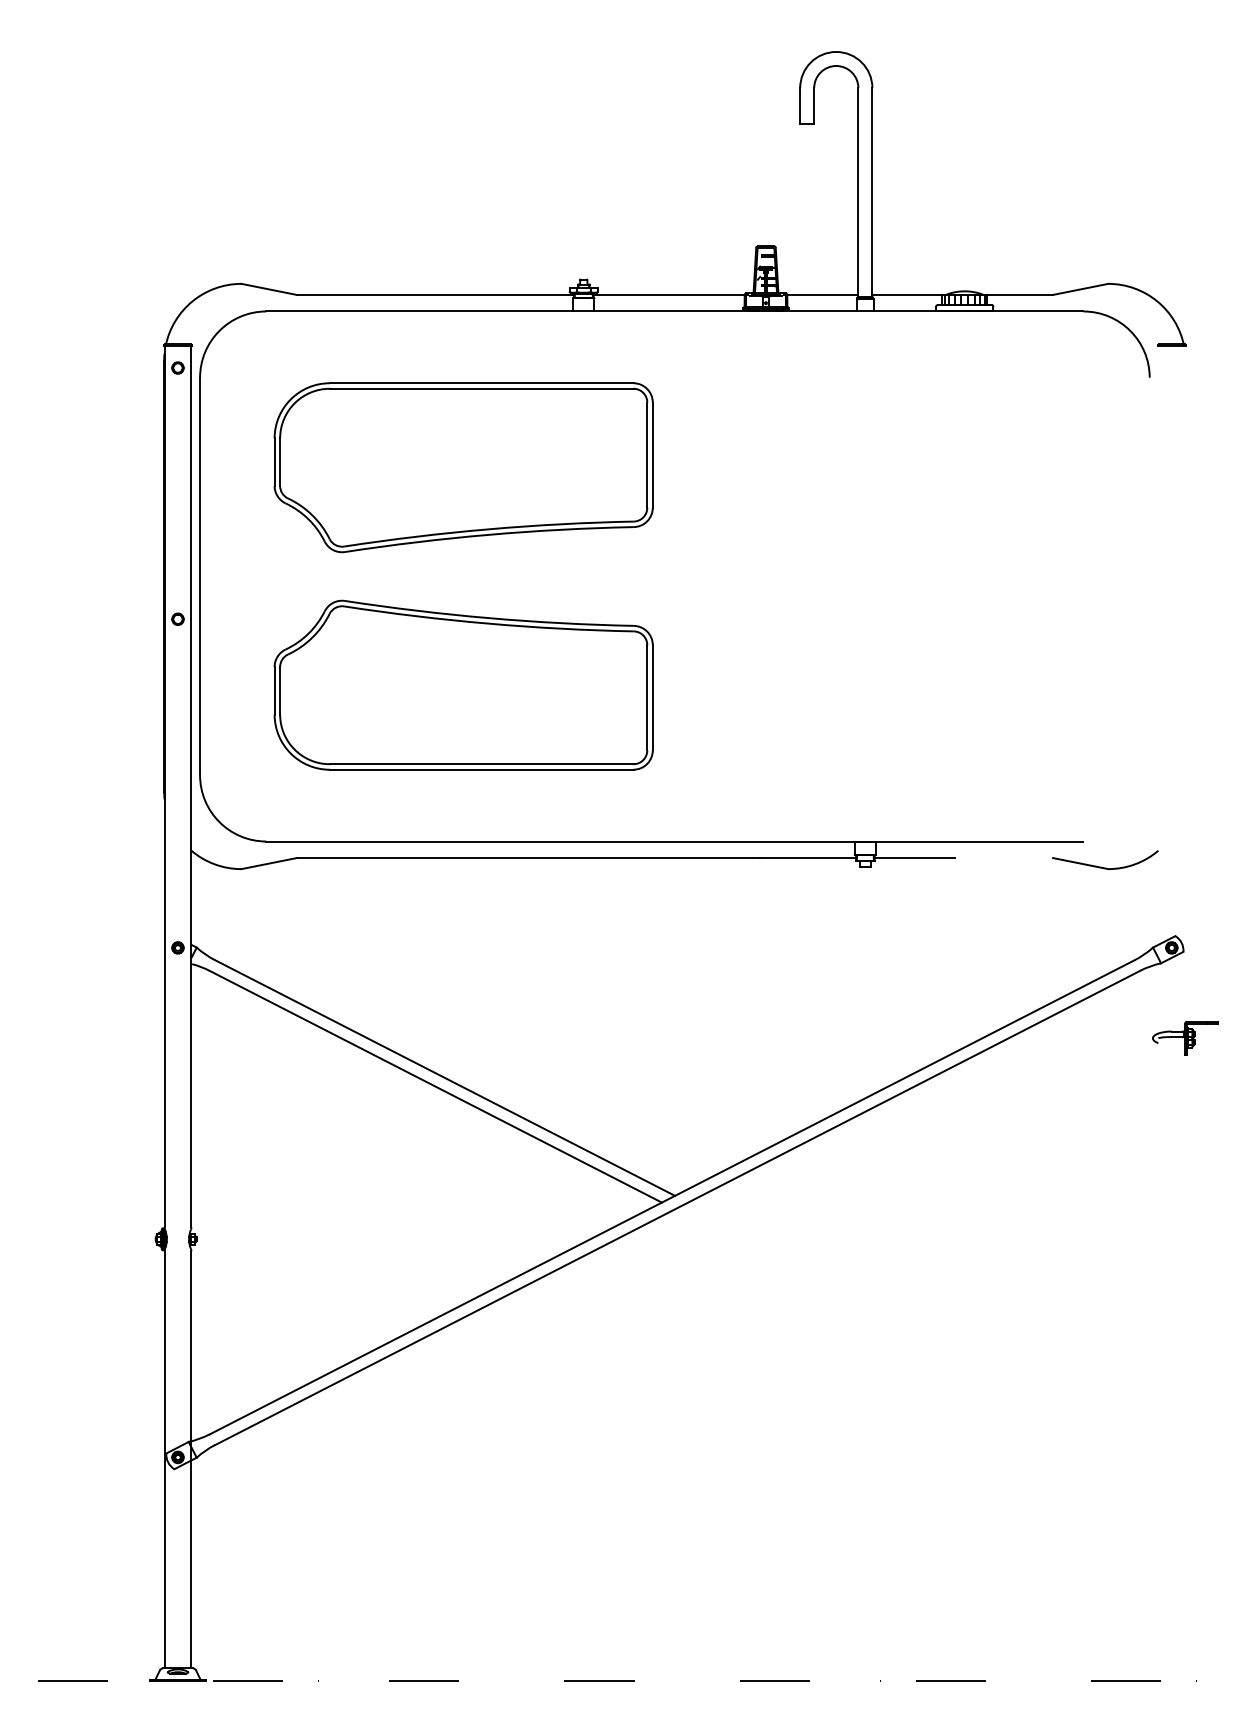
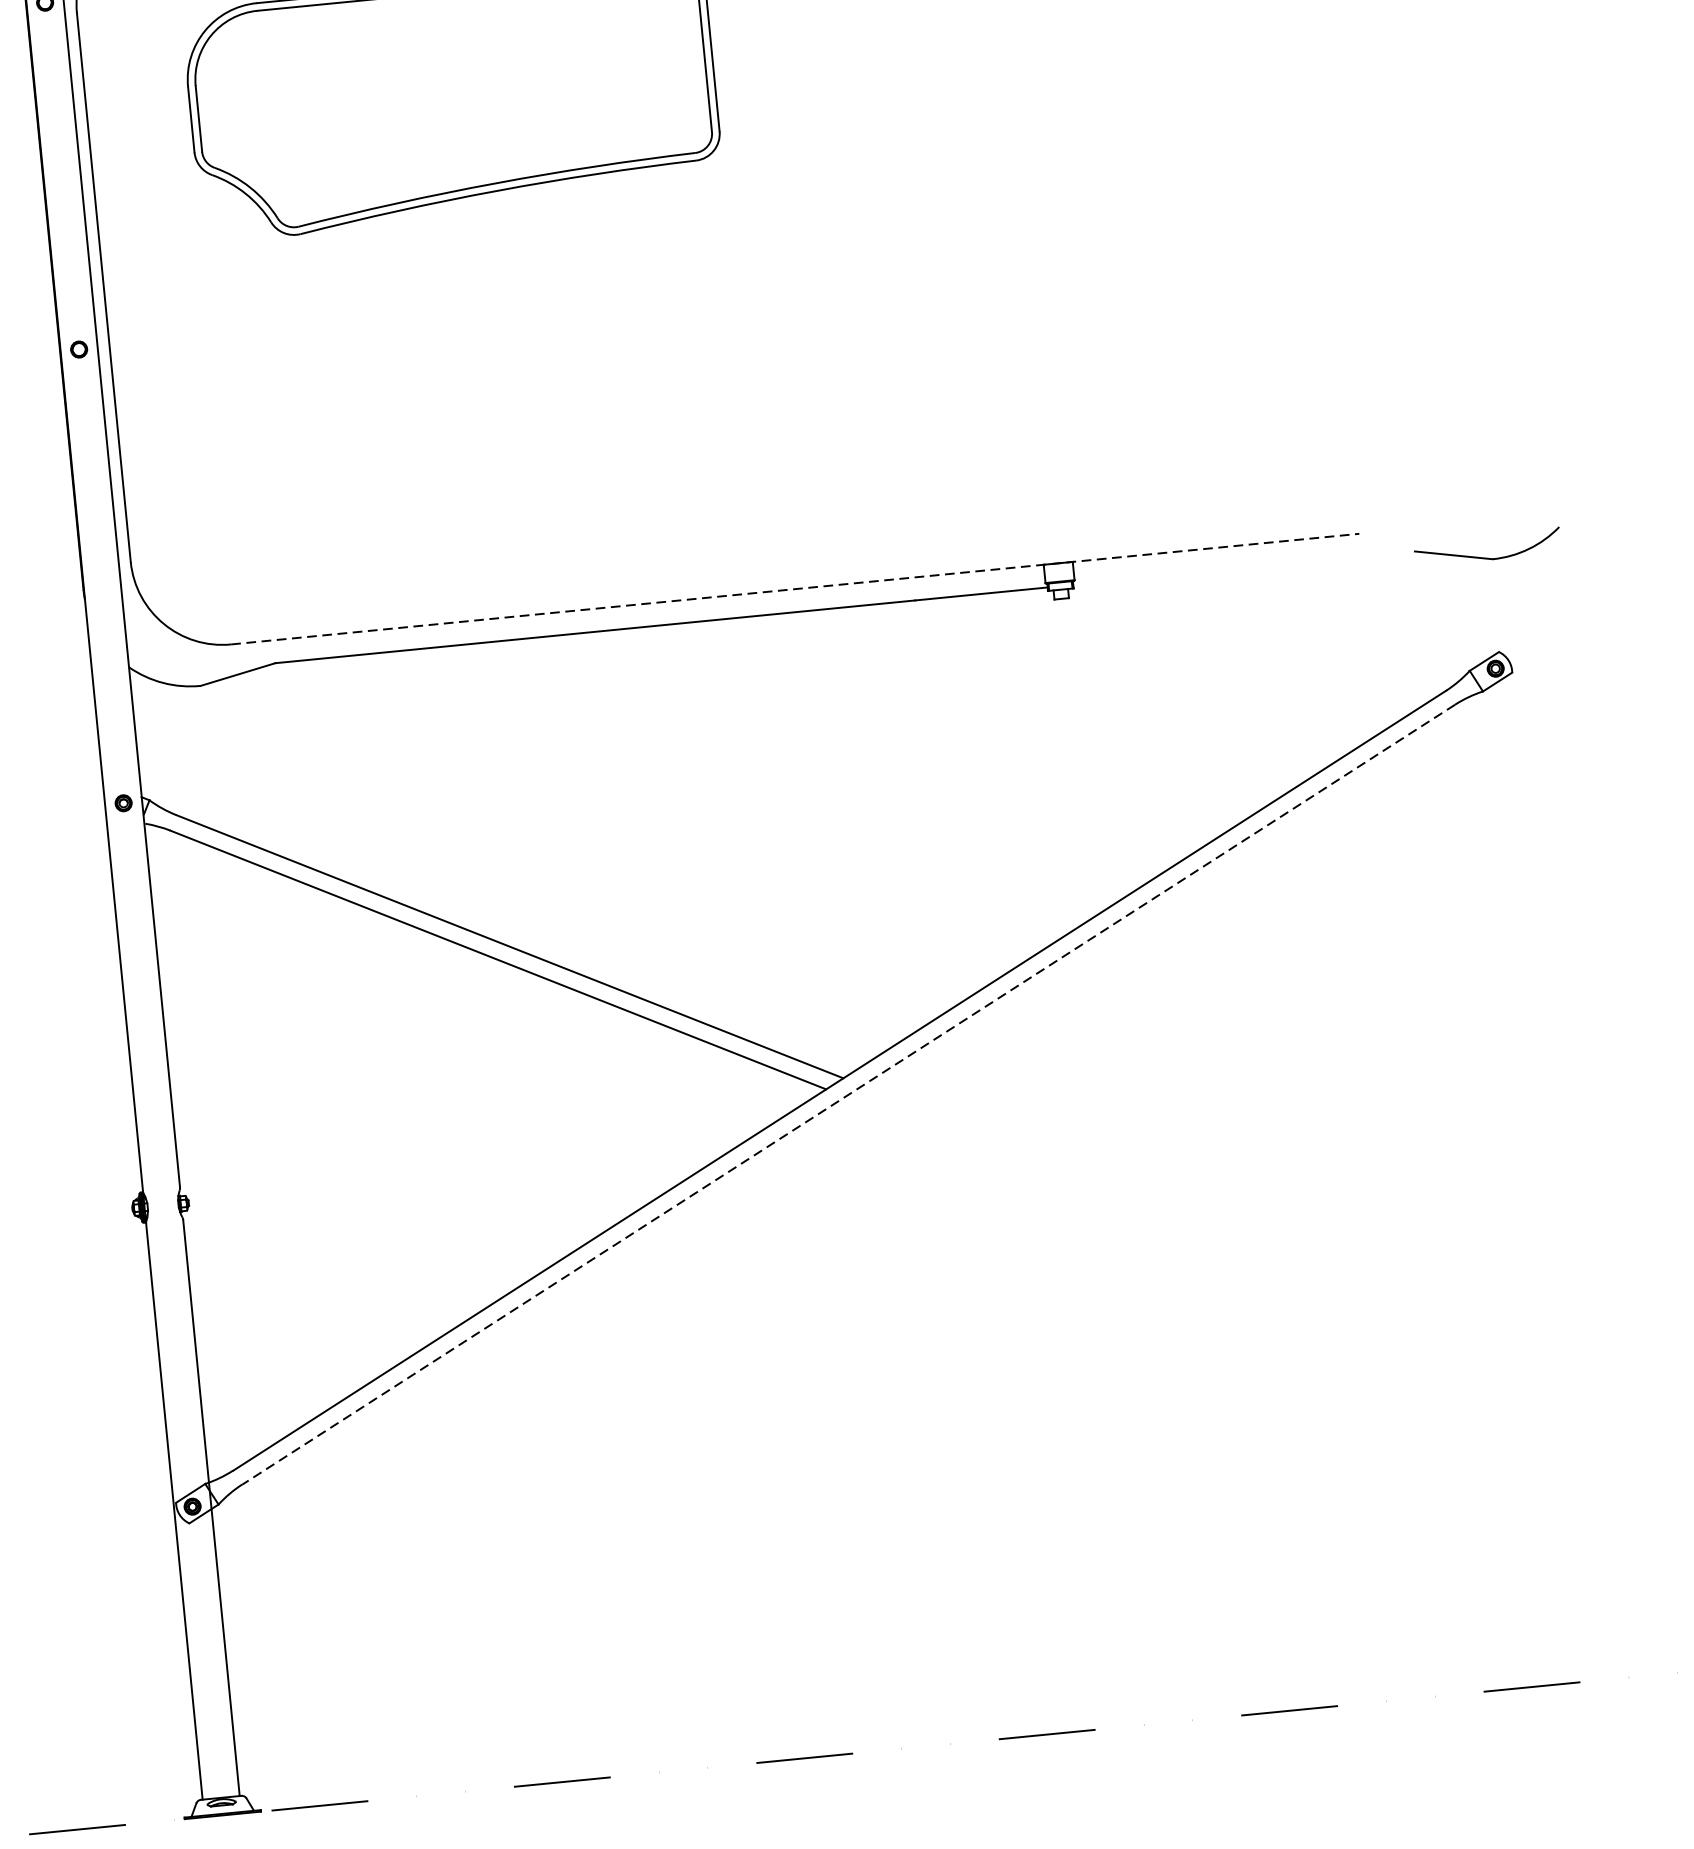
part: (463, 684) -> (482, 400), removed
line: (674, 841) -> (794, 589), solid -> dashed
line: (914, 858) -> (1128, 580), removed
part: (1105, 867) -> (1488, 557), moved
part: (1185, 1038) -> (1526, 791), removed
line: (677, 1207) -> (848, 1094), solid -> dashed

